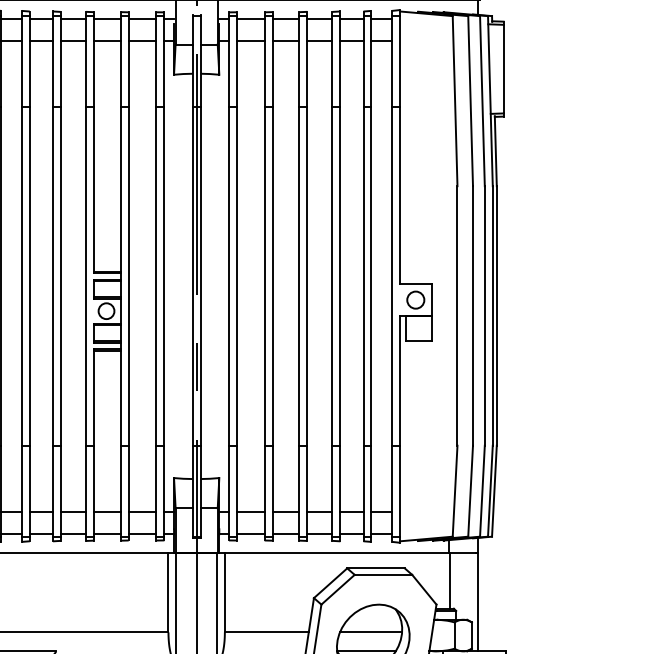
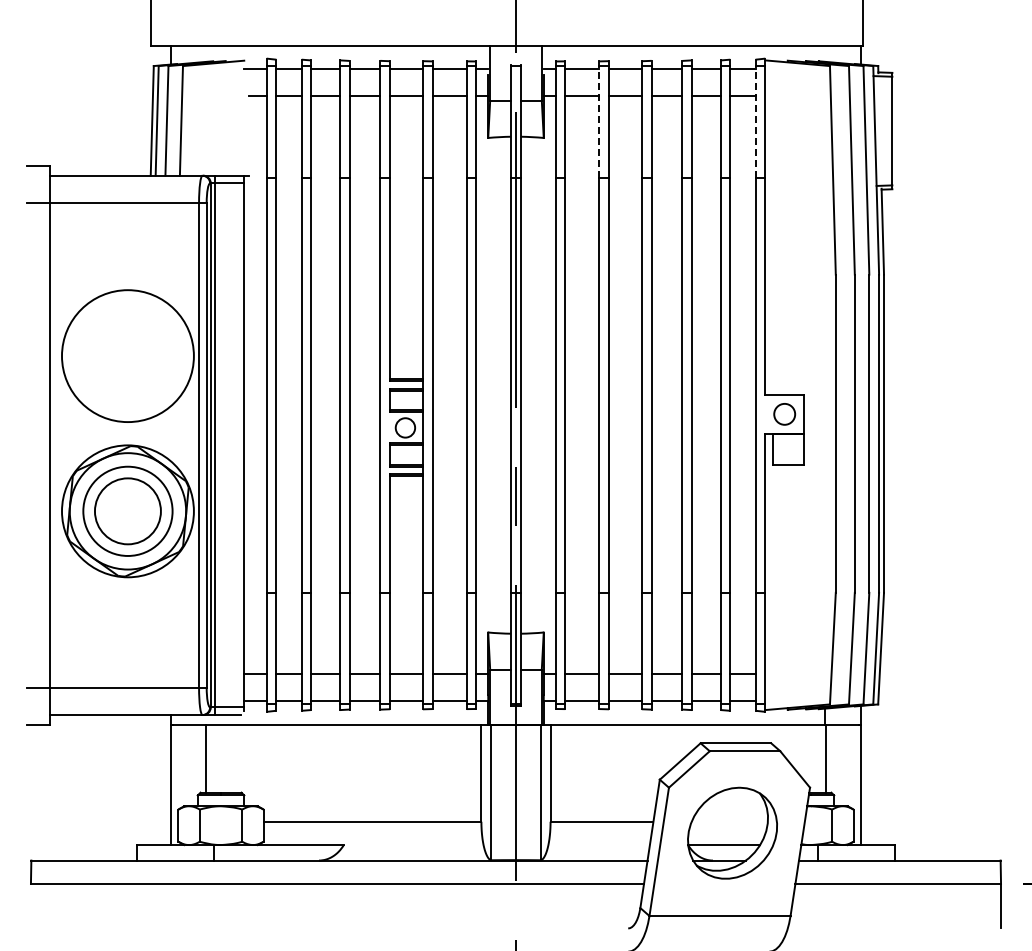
line: (264, 61) -> (599, 121), solid -> dashed
line: (391, 61) -> (755, 121), solid -> dashed
line: (370, 632) -> (729, 821), removed

